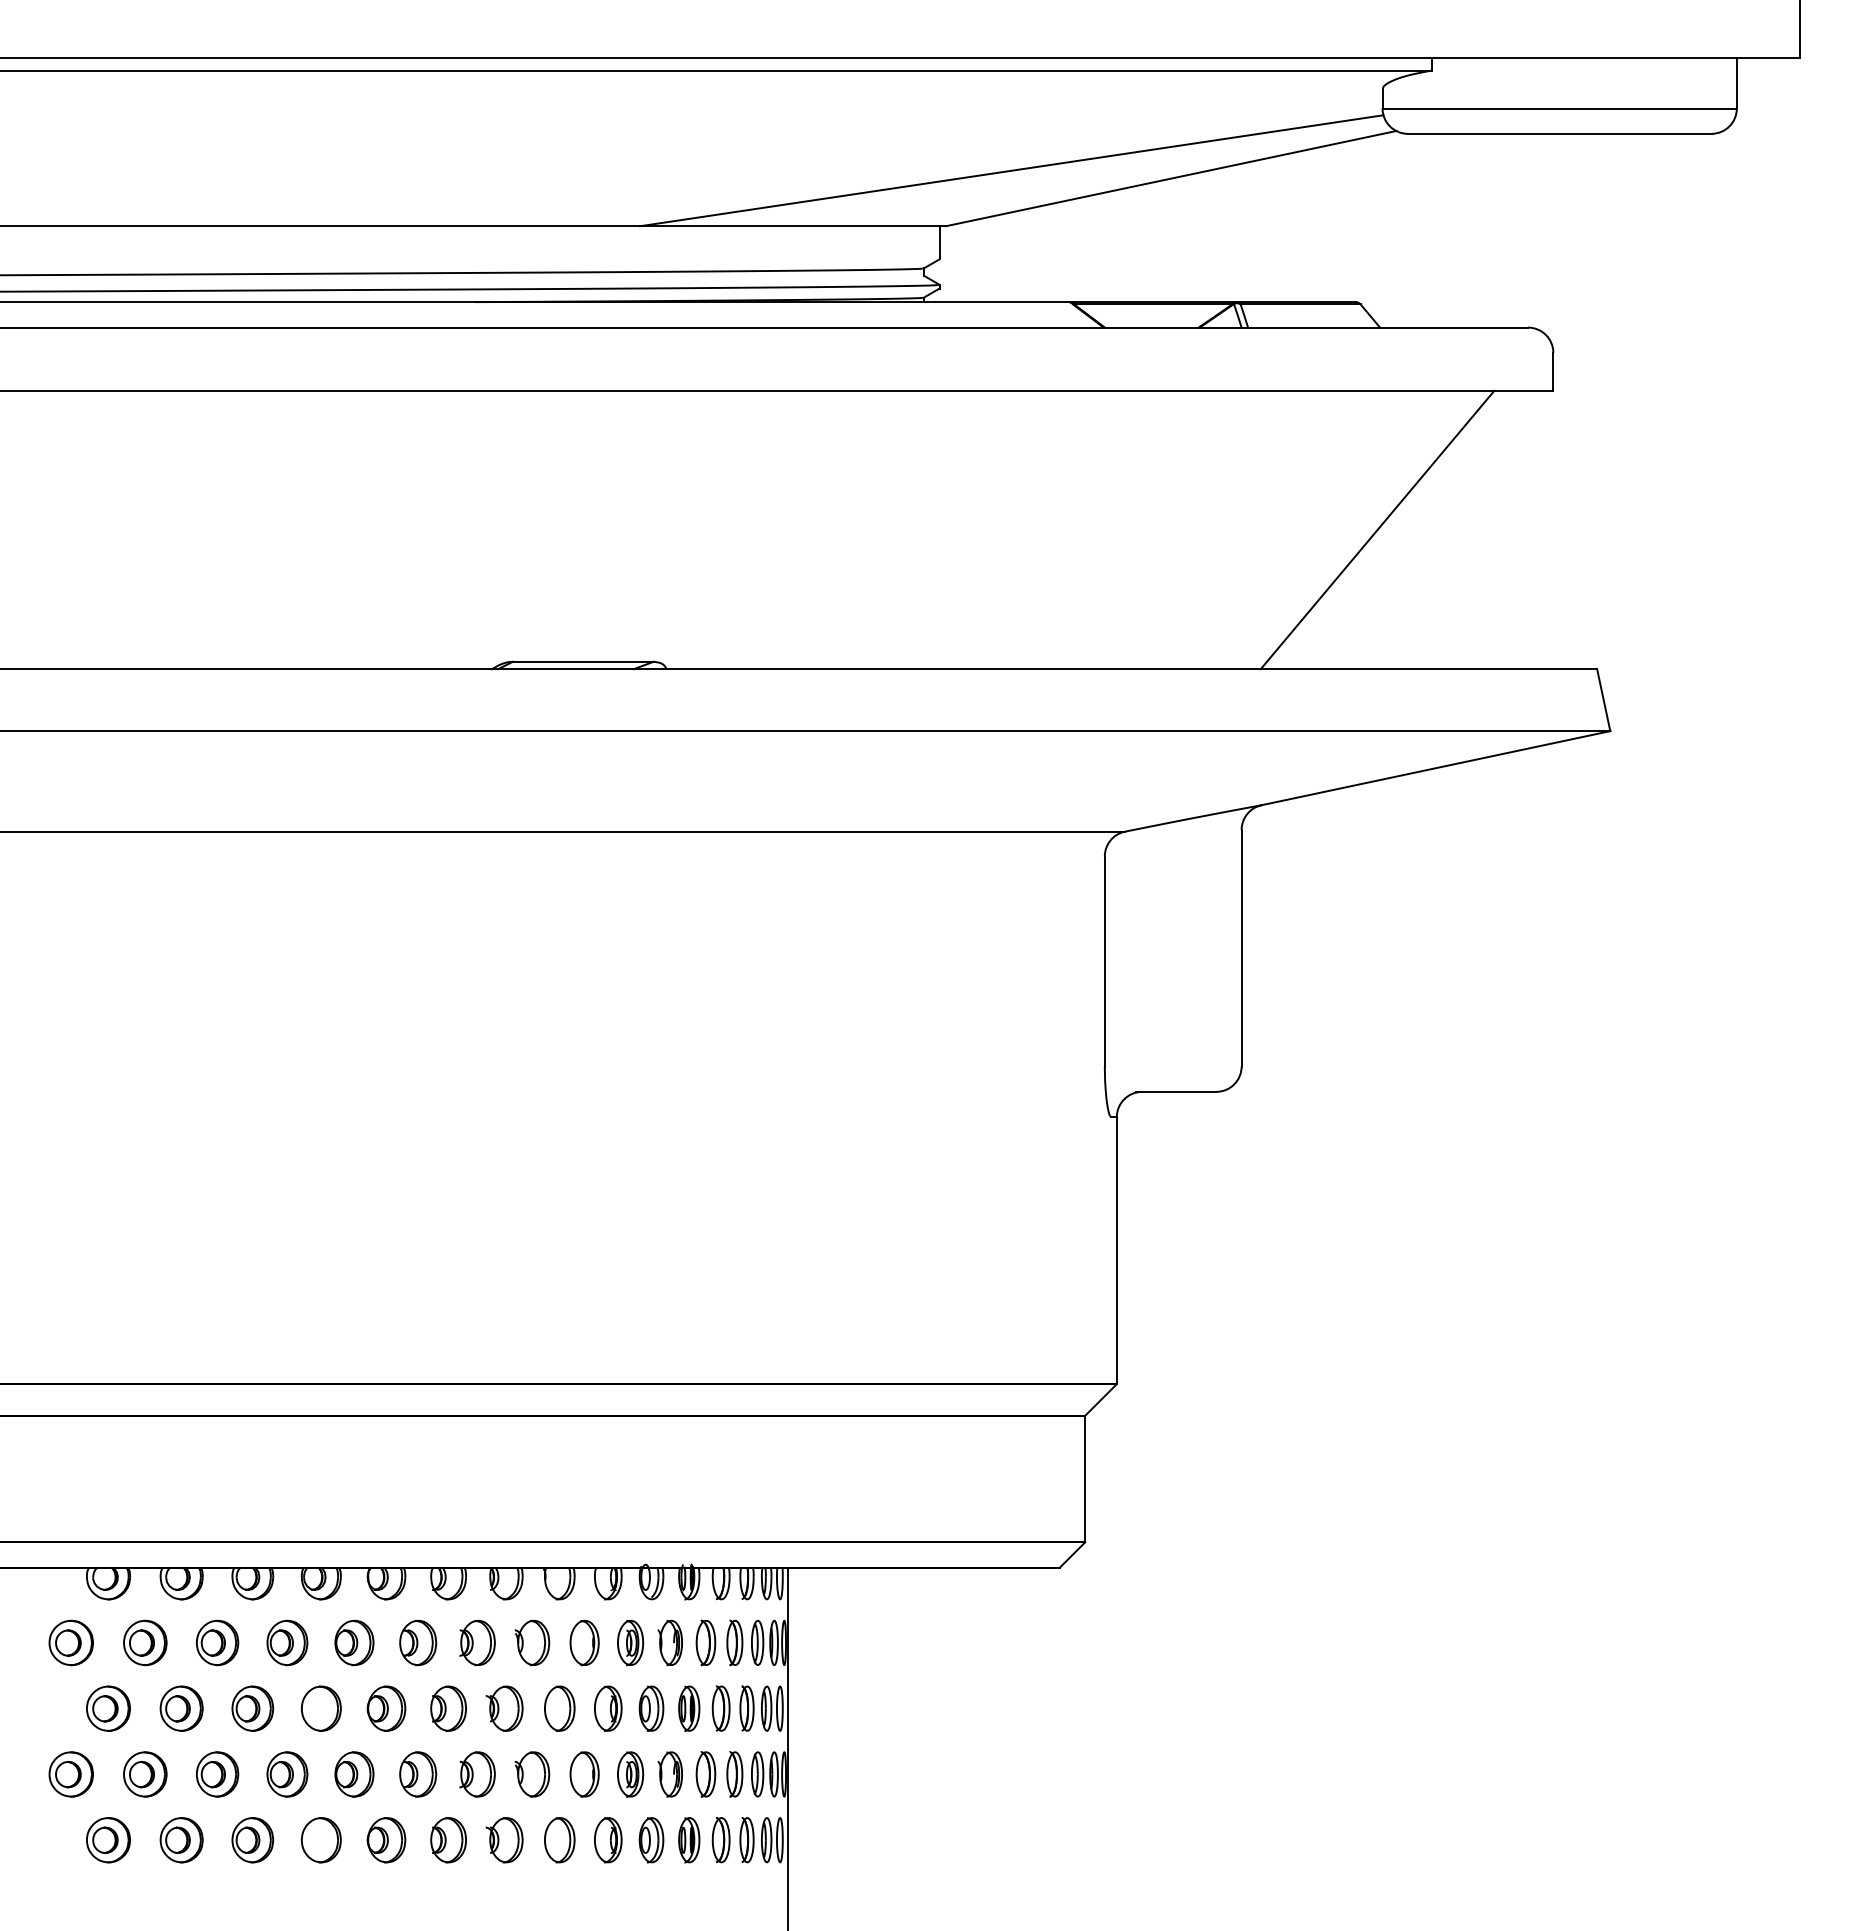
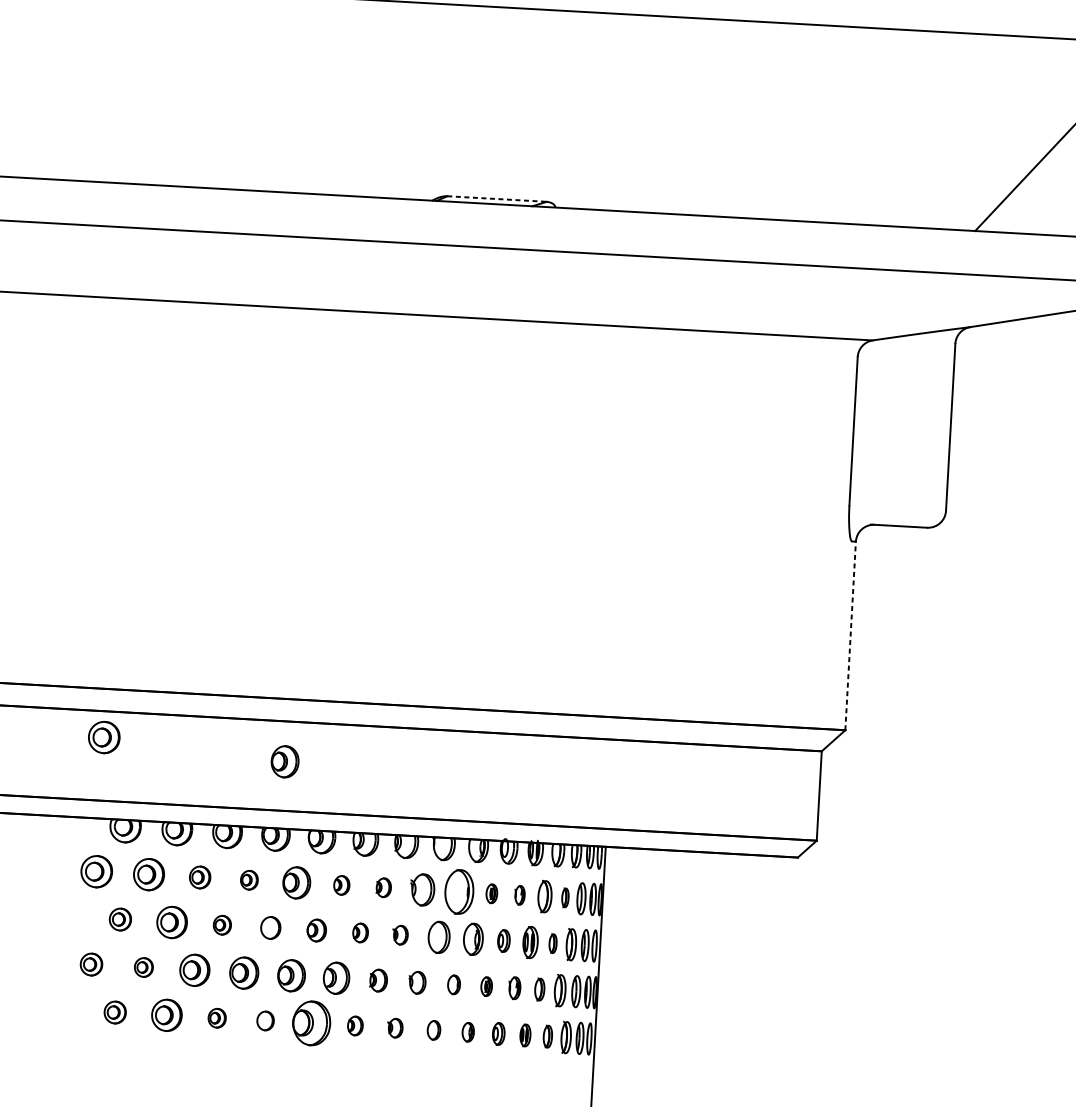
line: (583, 661) -> (497, 198), solid -> dashed
line: (1116, 1250) -> (850, 635), solid -> dashed
part: (70, 1452) -> (103, 737), added
part: (328, 1472) -> (285, 761), added
part: (217, 1642) -> (200, 877), size x0.7
part: (287, 1642) -> (249, 879), size x0.6
part: (418, 1642) -> (341, 885), size x0.6
part: (477, 1642) -> (383, 887), size x0.6
part: (584, 1642) -> (459, 891), size x1.4
part: (630, 1642) -> (491, 893), size x0.6
part: (669, 1642) -> (519, 895), size x0.6
part: (734, 1642) -> (565, 897), size x0.6
part: (108, 1708) -> (120, 919), size x0.7
part: (252, 1708) -> (222, 925), size x0.6
part: (321, 1708) -> (270, 927), size x0.7
part: (386, 1708) -> (316, 930), size x0.7
part: (448, 1708) -> (360, 932), size x0.6
part: (504, 1708) -> (400, 935), size x0.6
part: (651, 1708) -> (503, 940), size x0.7
part: (720, 1708) -> (552, 943), size x0.6
part: (70, 1774) -> (91, 964), size x0.7
part: (145, 1774) -> (143, 967), size x0.6
part: (477, 1774) -> (378, 980), size x0.7
part: (532, 1774) -> (417, 982), size x0.7
part: (584, 1774) -> (454, 984), size x0.6
part: (630, 1774) -> (486, 986), size x0.6
part: (669, 1774) -> (514, 988), size x0.7
part: (705, 1774) -> (539, 989), size x0.7
part: (108, 1840) -> (115, 1012), size x0.7
part: (252, 1840) -> (216, 1018), size x0.6
part: (321, 1840) -> (265, 1021), size x0.6
part: (386, 1840) -> (311, 1023), size x1.4
part: (448, 1840) -> (355, 1026), size x0.6
part: (504, 1840) -> (394, 1028), size x0.6
part: (559, 1840) -> (433, 1030), size x0.6
part: (608, 1840) -> (468, 1032), size x0.6
part: (651, 1840) -> (498, 1034), size x0.7
part: (689, 1840) -> (525, 1035), size x0.7
part: (720, 1840) -> (547, 1036), size x0.7

